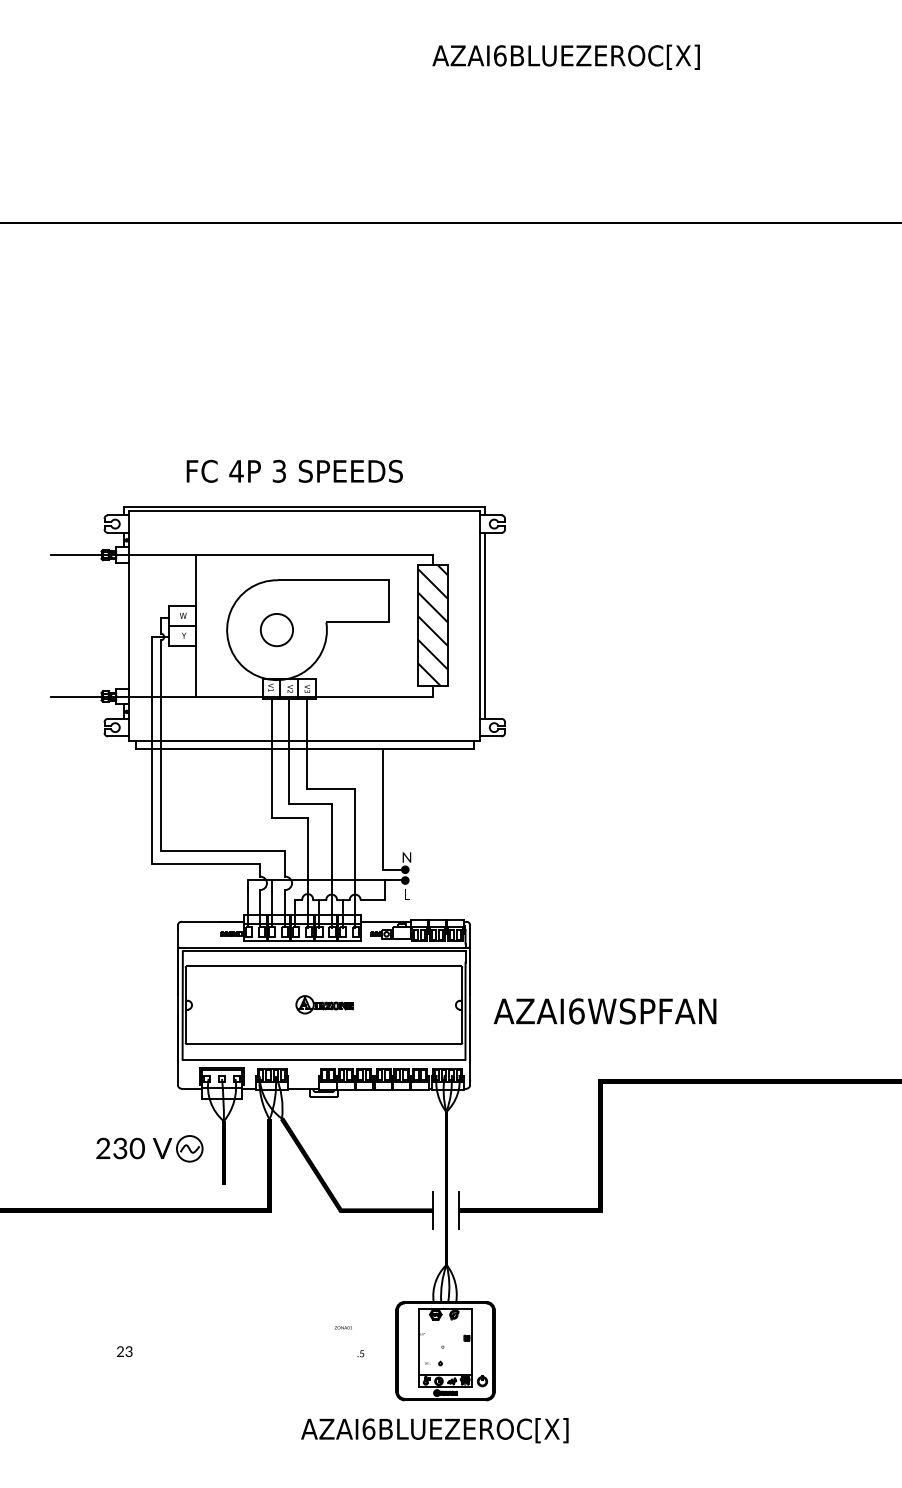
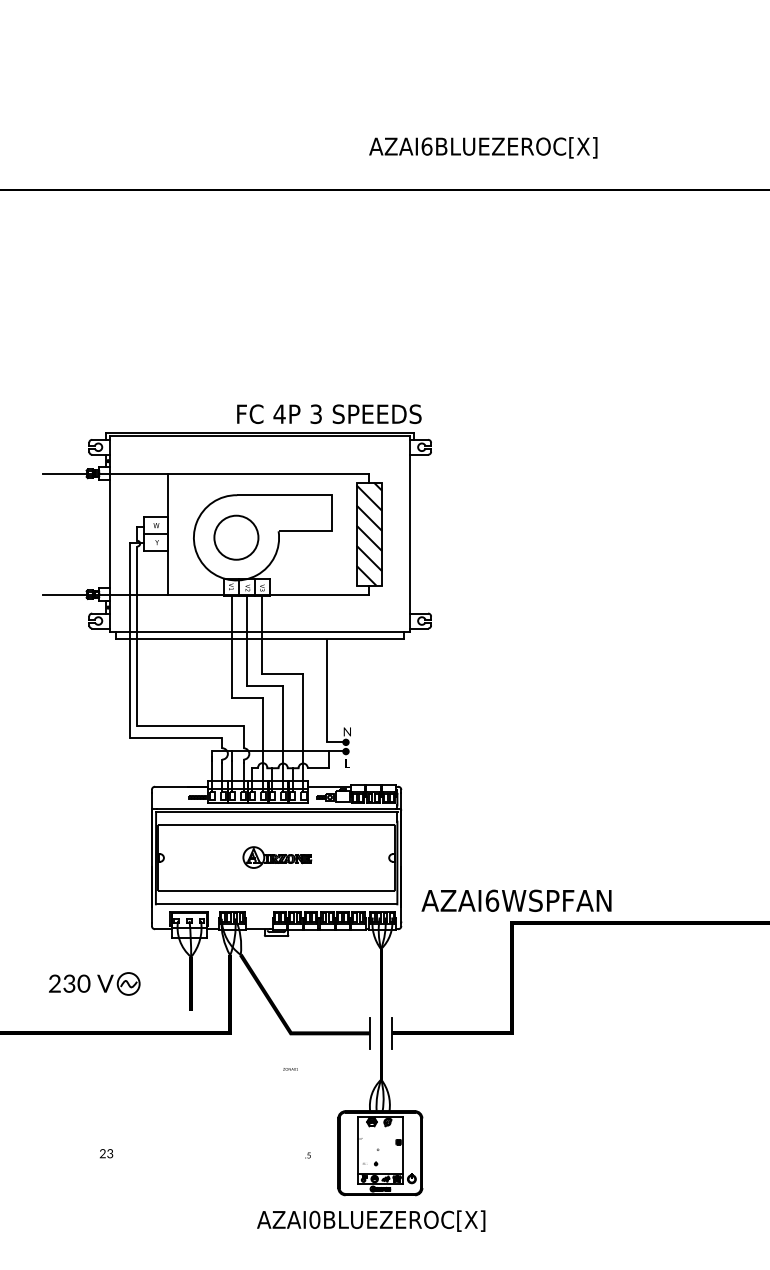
text: (565, 56) -> (482, 147), moved
text: (294, 470) -> (329, 413), moved
line: (485, 625) -> (414, 533), removed
circle: (276, 629) -> (236, 537), size x1.6
part: (324, 1004) -> (277, 857), size x1.4
text: (604, 1011) -> (516, 900), moved
part: (149, 1148) -> (94, 983), moved
text: (342, 1327) -> (289, 1069), moved
text: (368, 1428) -> (314, 1219), AZAI6BLUEZEROC[X] -> AZAI0BLUEZEROC[X]

